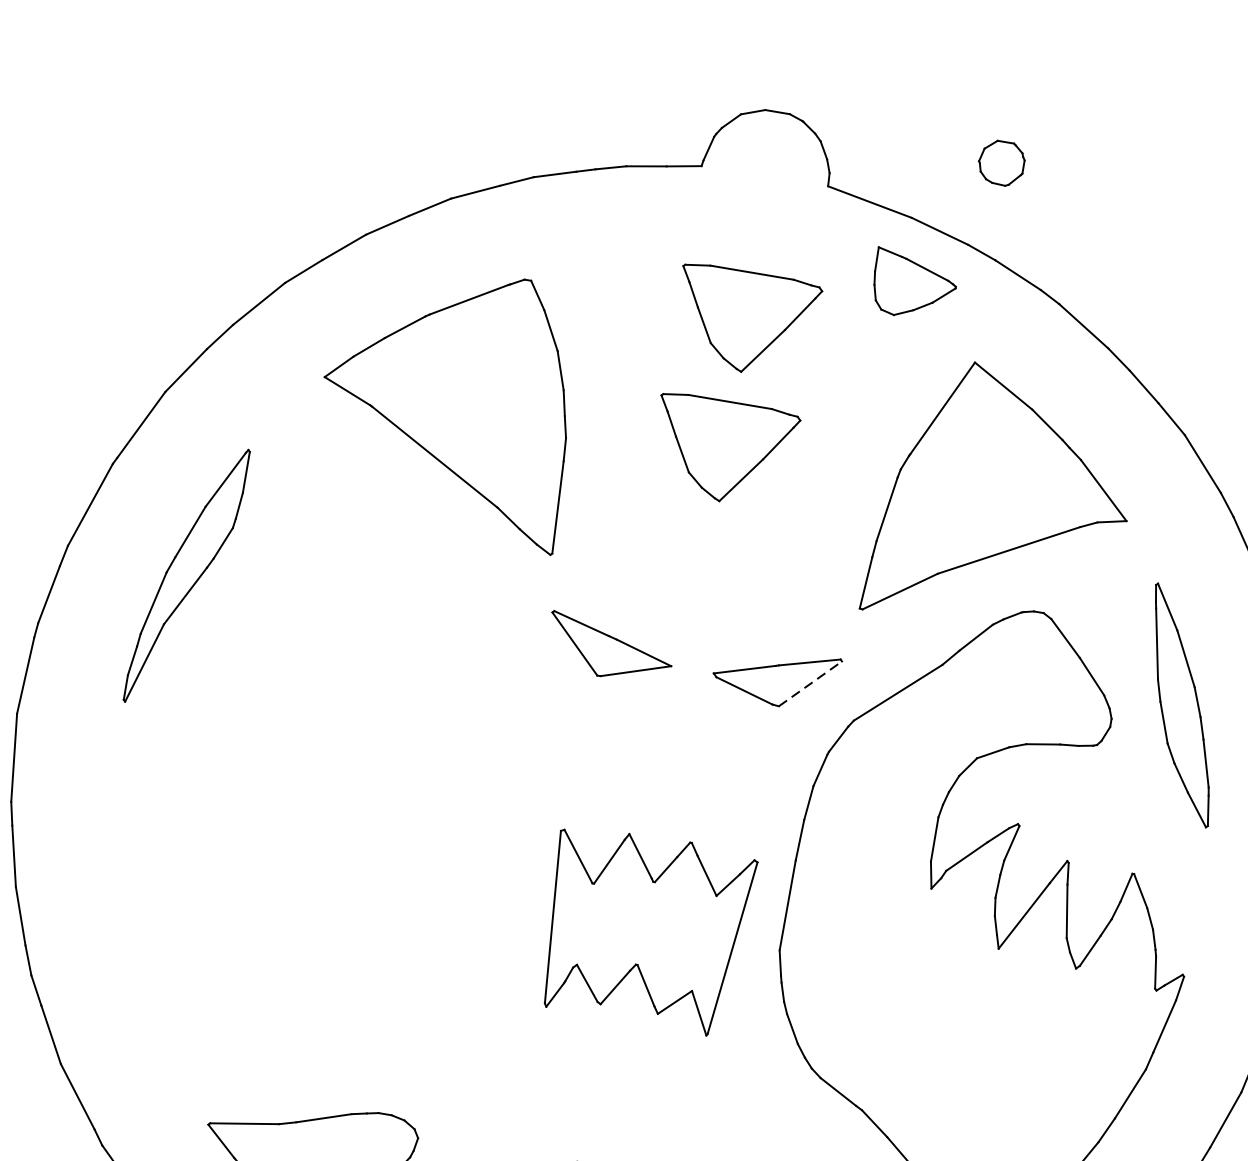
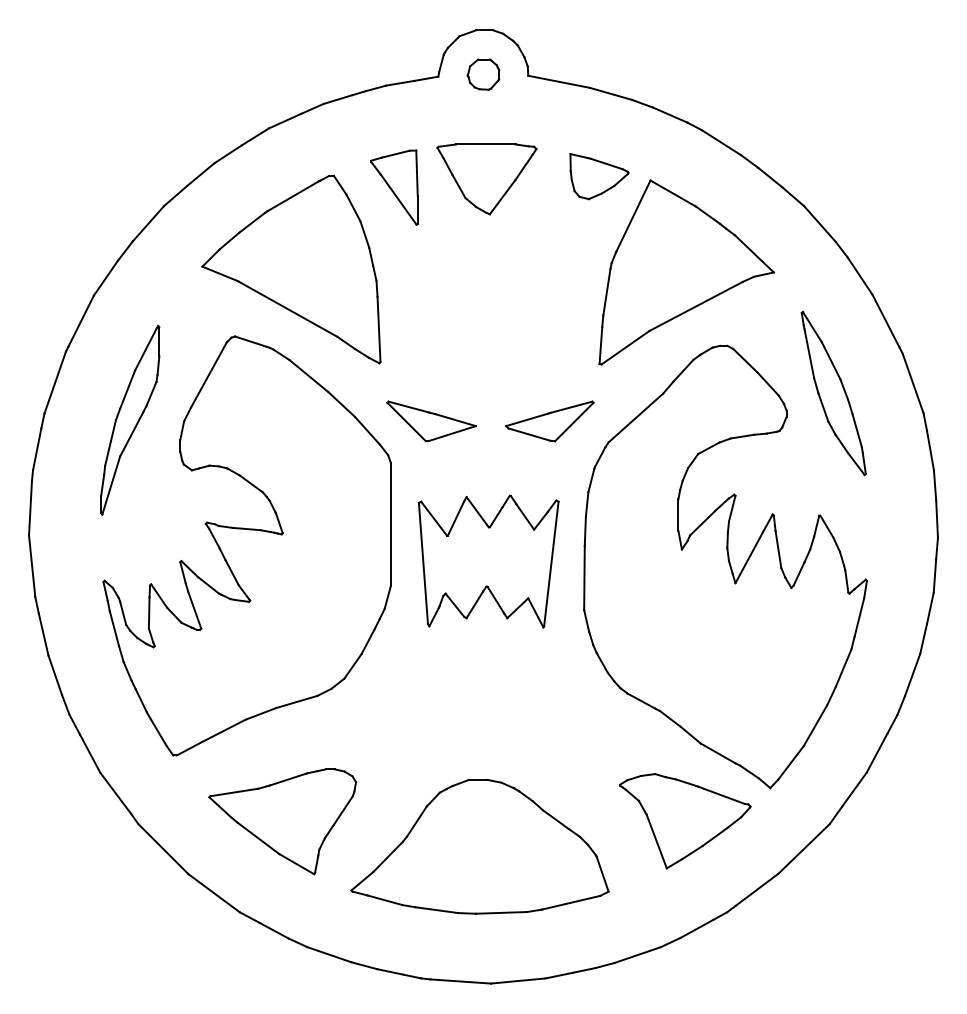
part: (1001, 163) -> (483, 74), moved
part: (914, 285) -> (599, 176), moved
part: (613, 311) -> (394, 187), added
part: (722, 451) -> (486, 271), removed
line: (810, 683) -> (574, 421), dashed -> solid
part: (320, 779) -> (246, 545), added
part: (644, 929) -> (488, 561), moved

